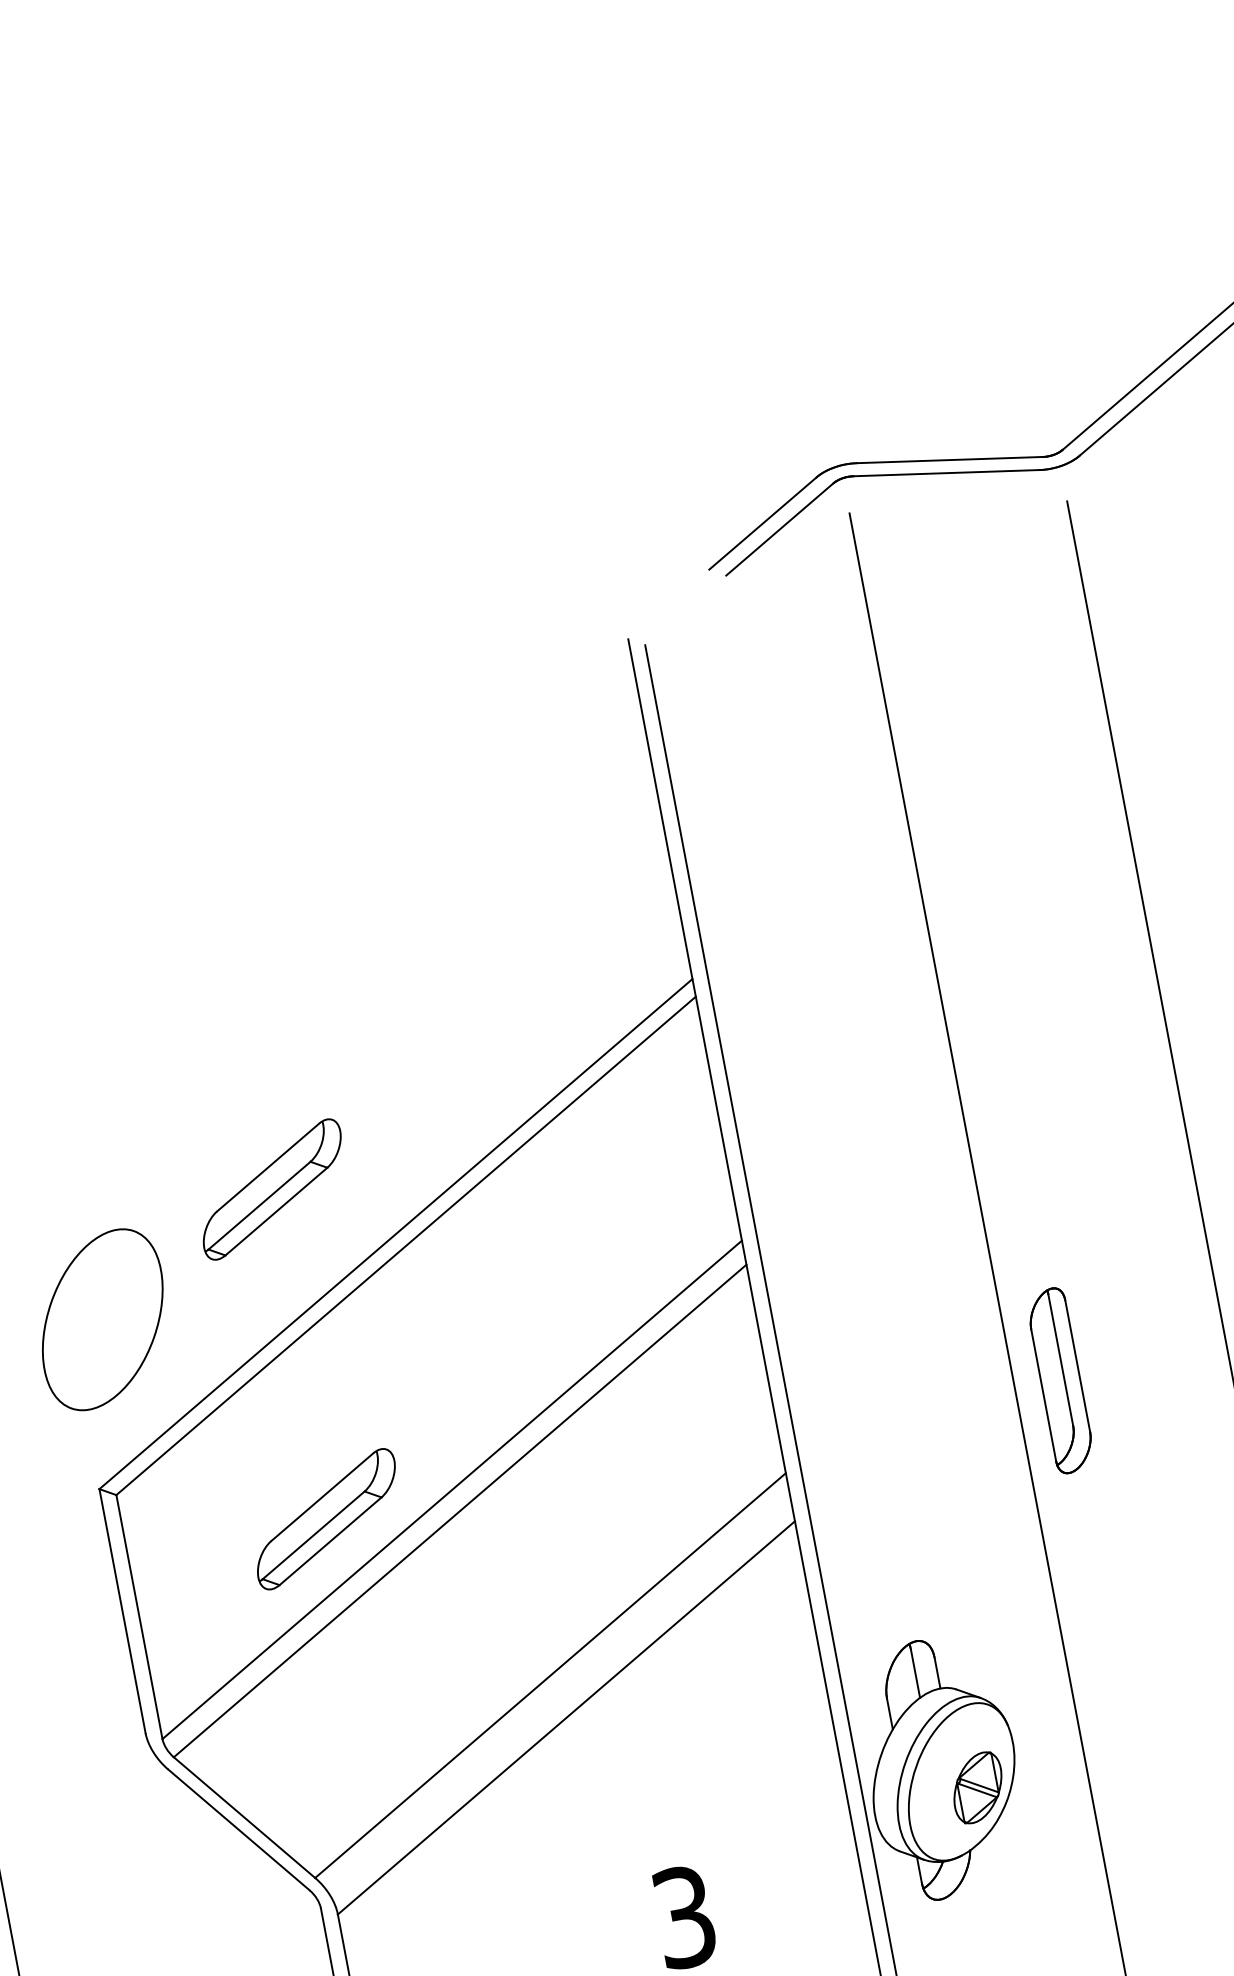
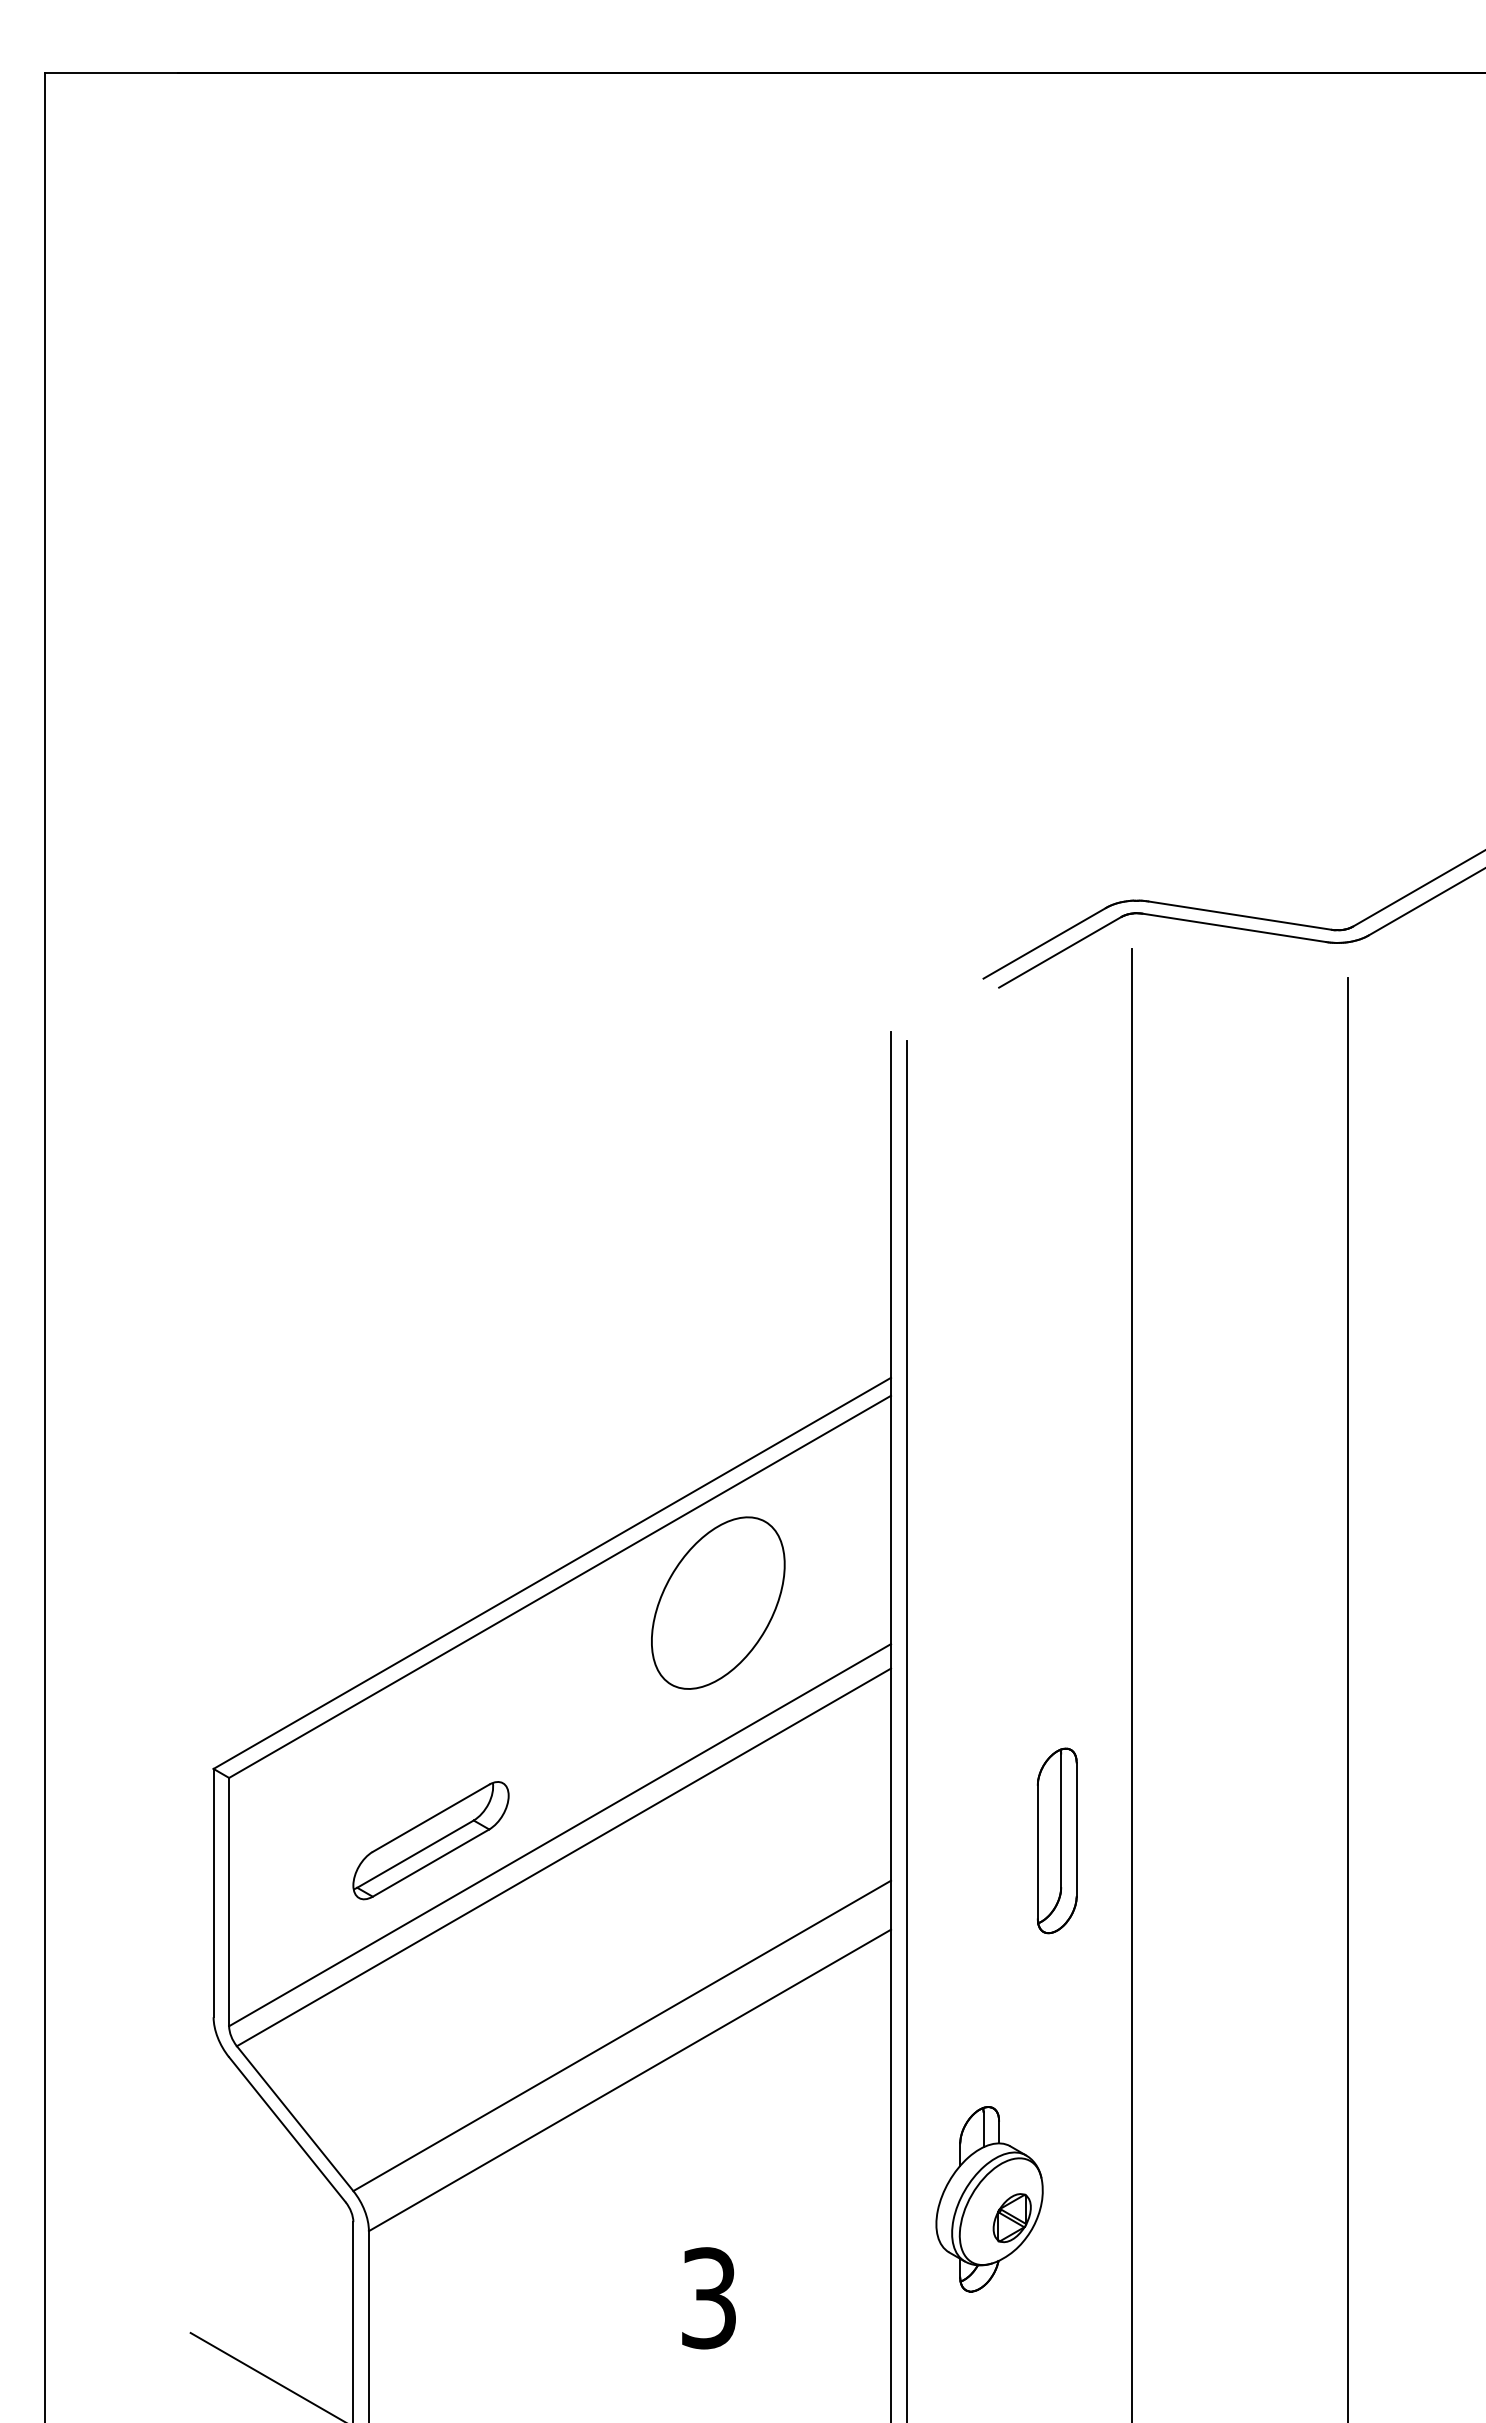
part: (271, 1189) -> (438, 1506), removed
part: (102, 1319) -> (718, 1602), moved
part: (1059, 1380) -> (1056, 1840), moved
part: (941, 1768) -> (989, 2199), size x0.71

